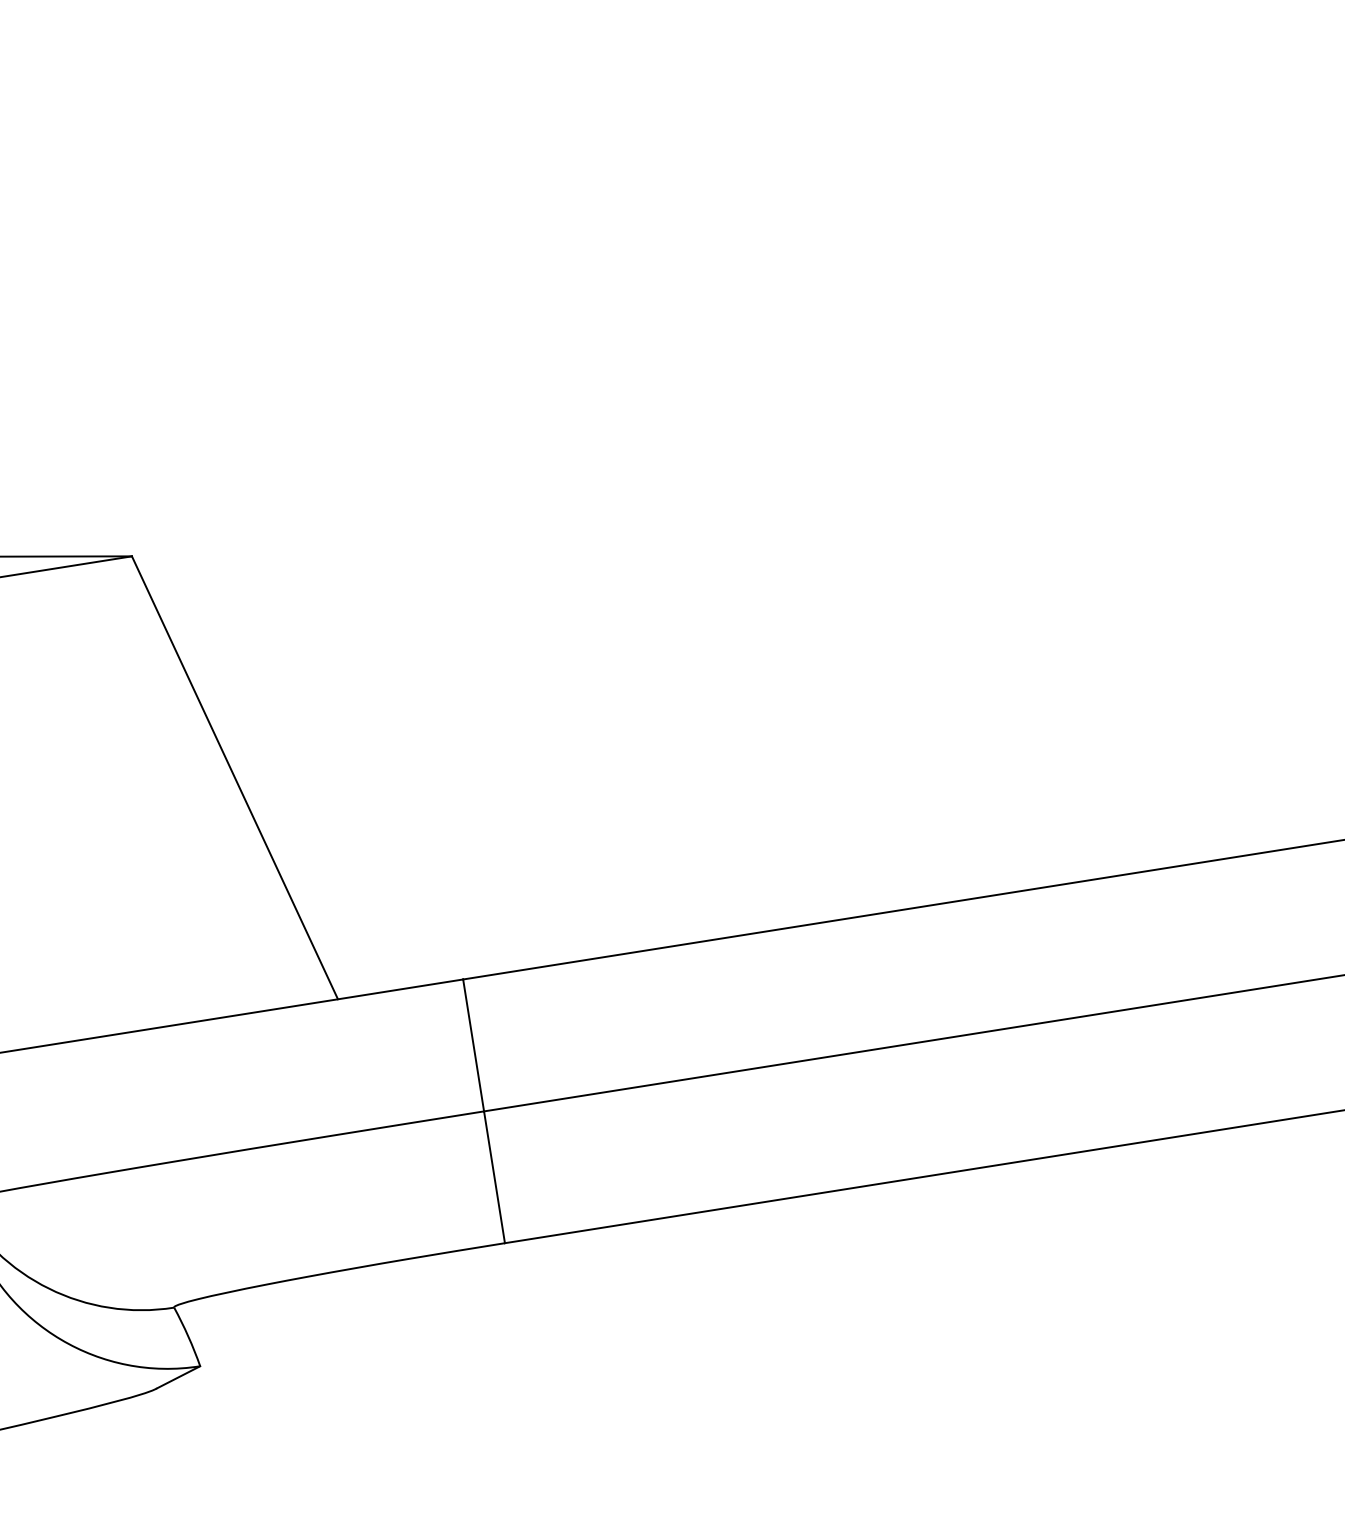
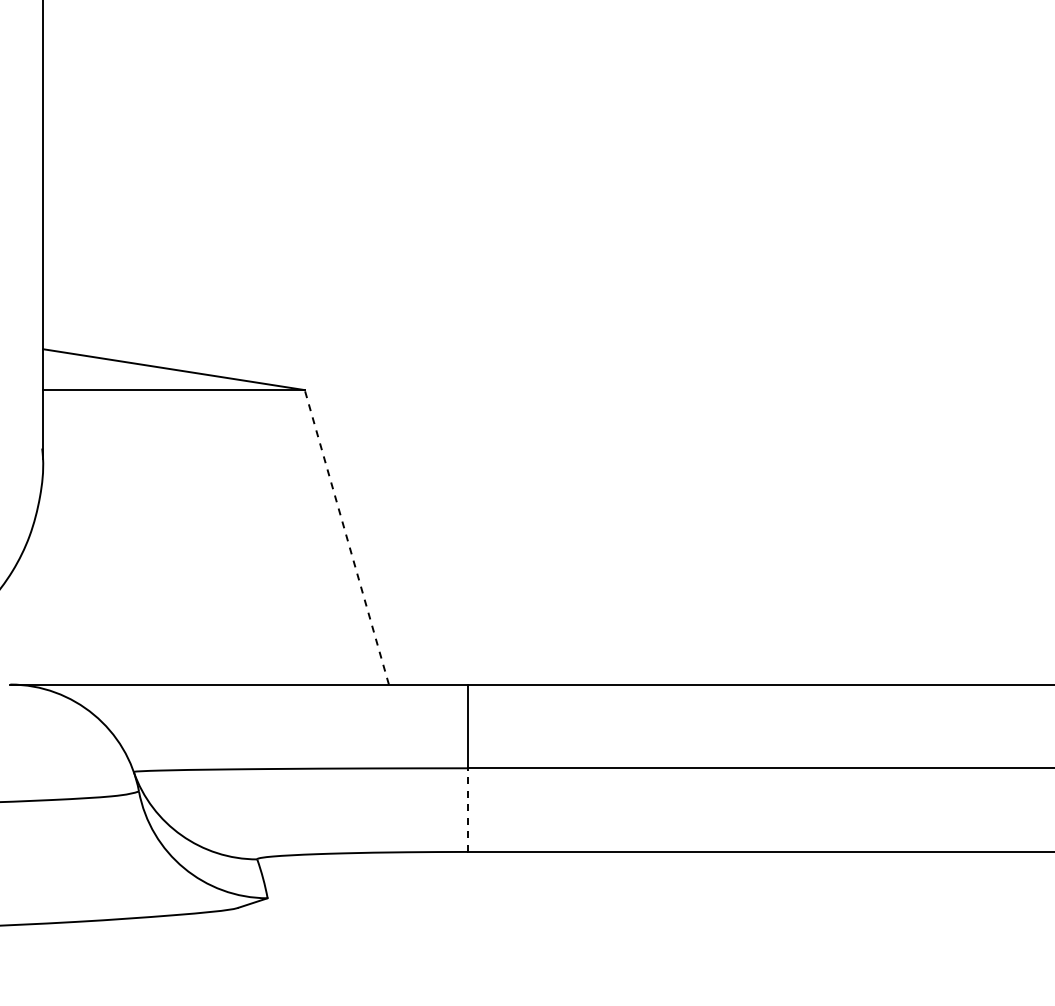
line: (234, 776) -> (346, 536), solid -> dashed
line: (494, 1177) -> (468, 810), solid -> dashed

